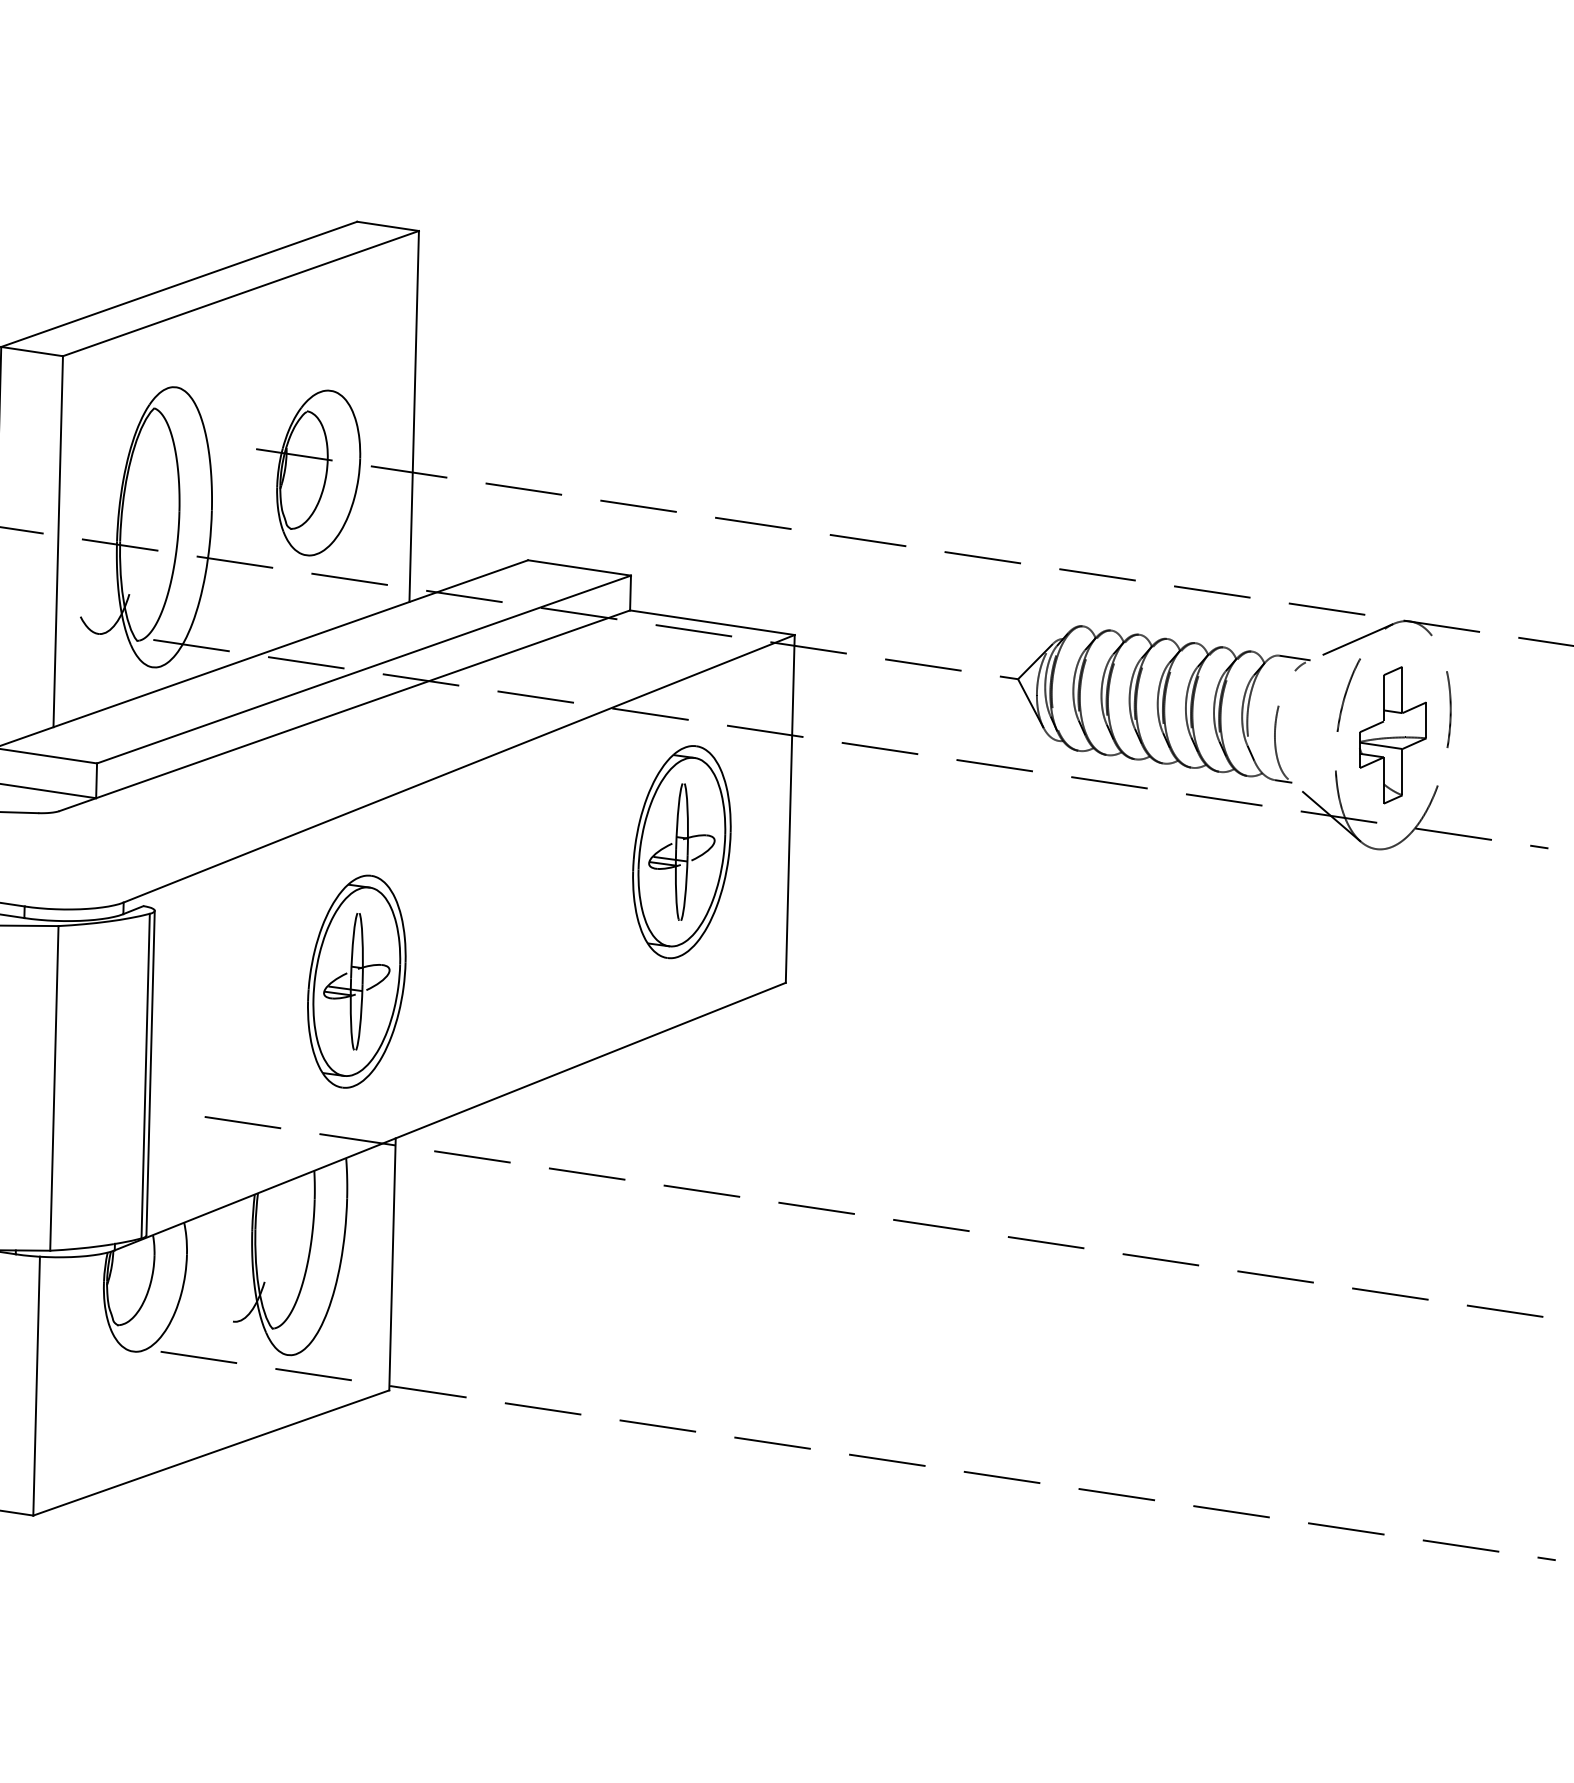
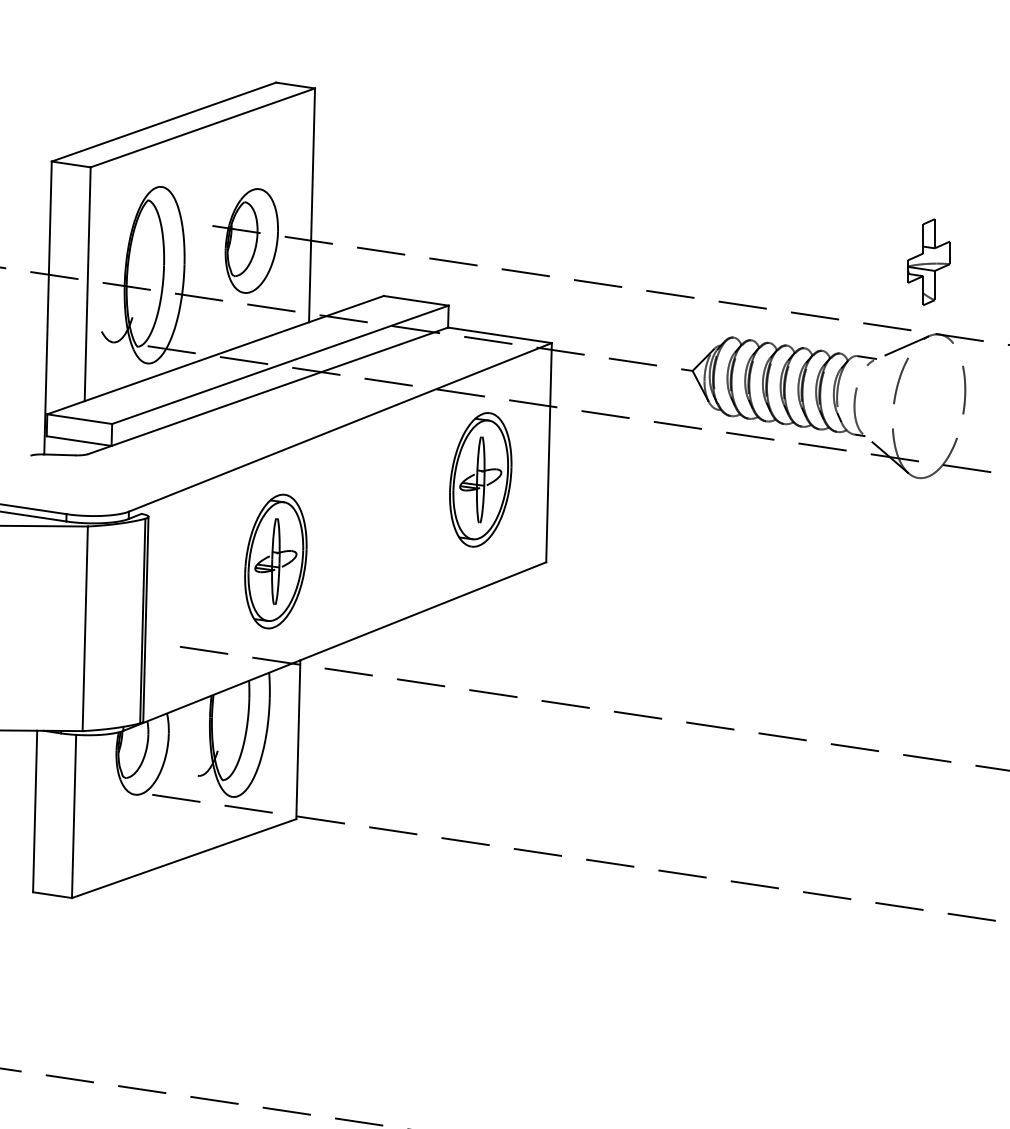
part: (1392, 734) -> (928, 261), moved

